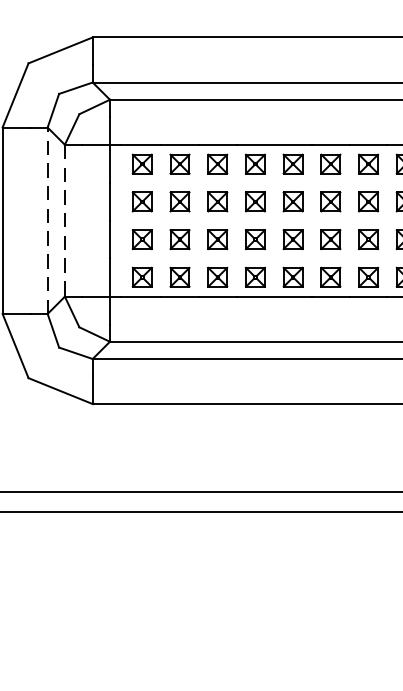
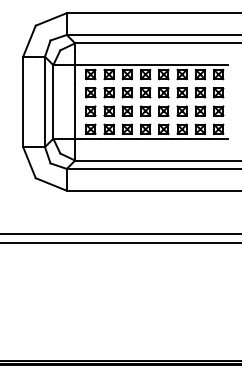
line: (48, 219) -> (45, 101), dashed -> solid
line: (65, 219) -> (53, 101), dashed -> solid

